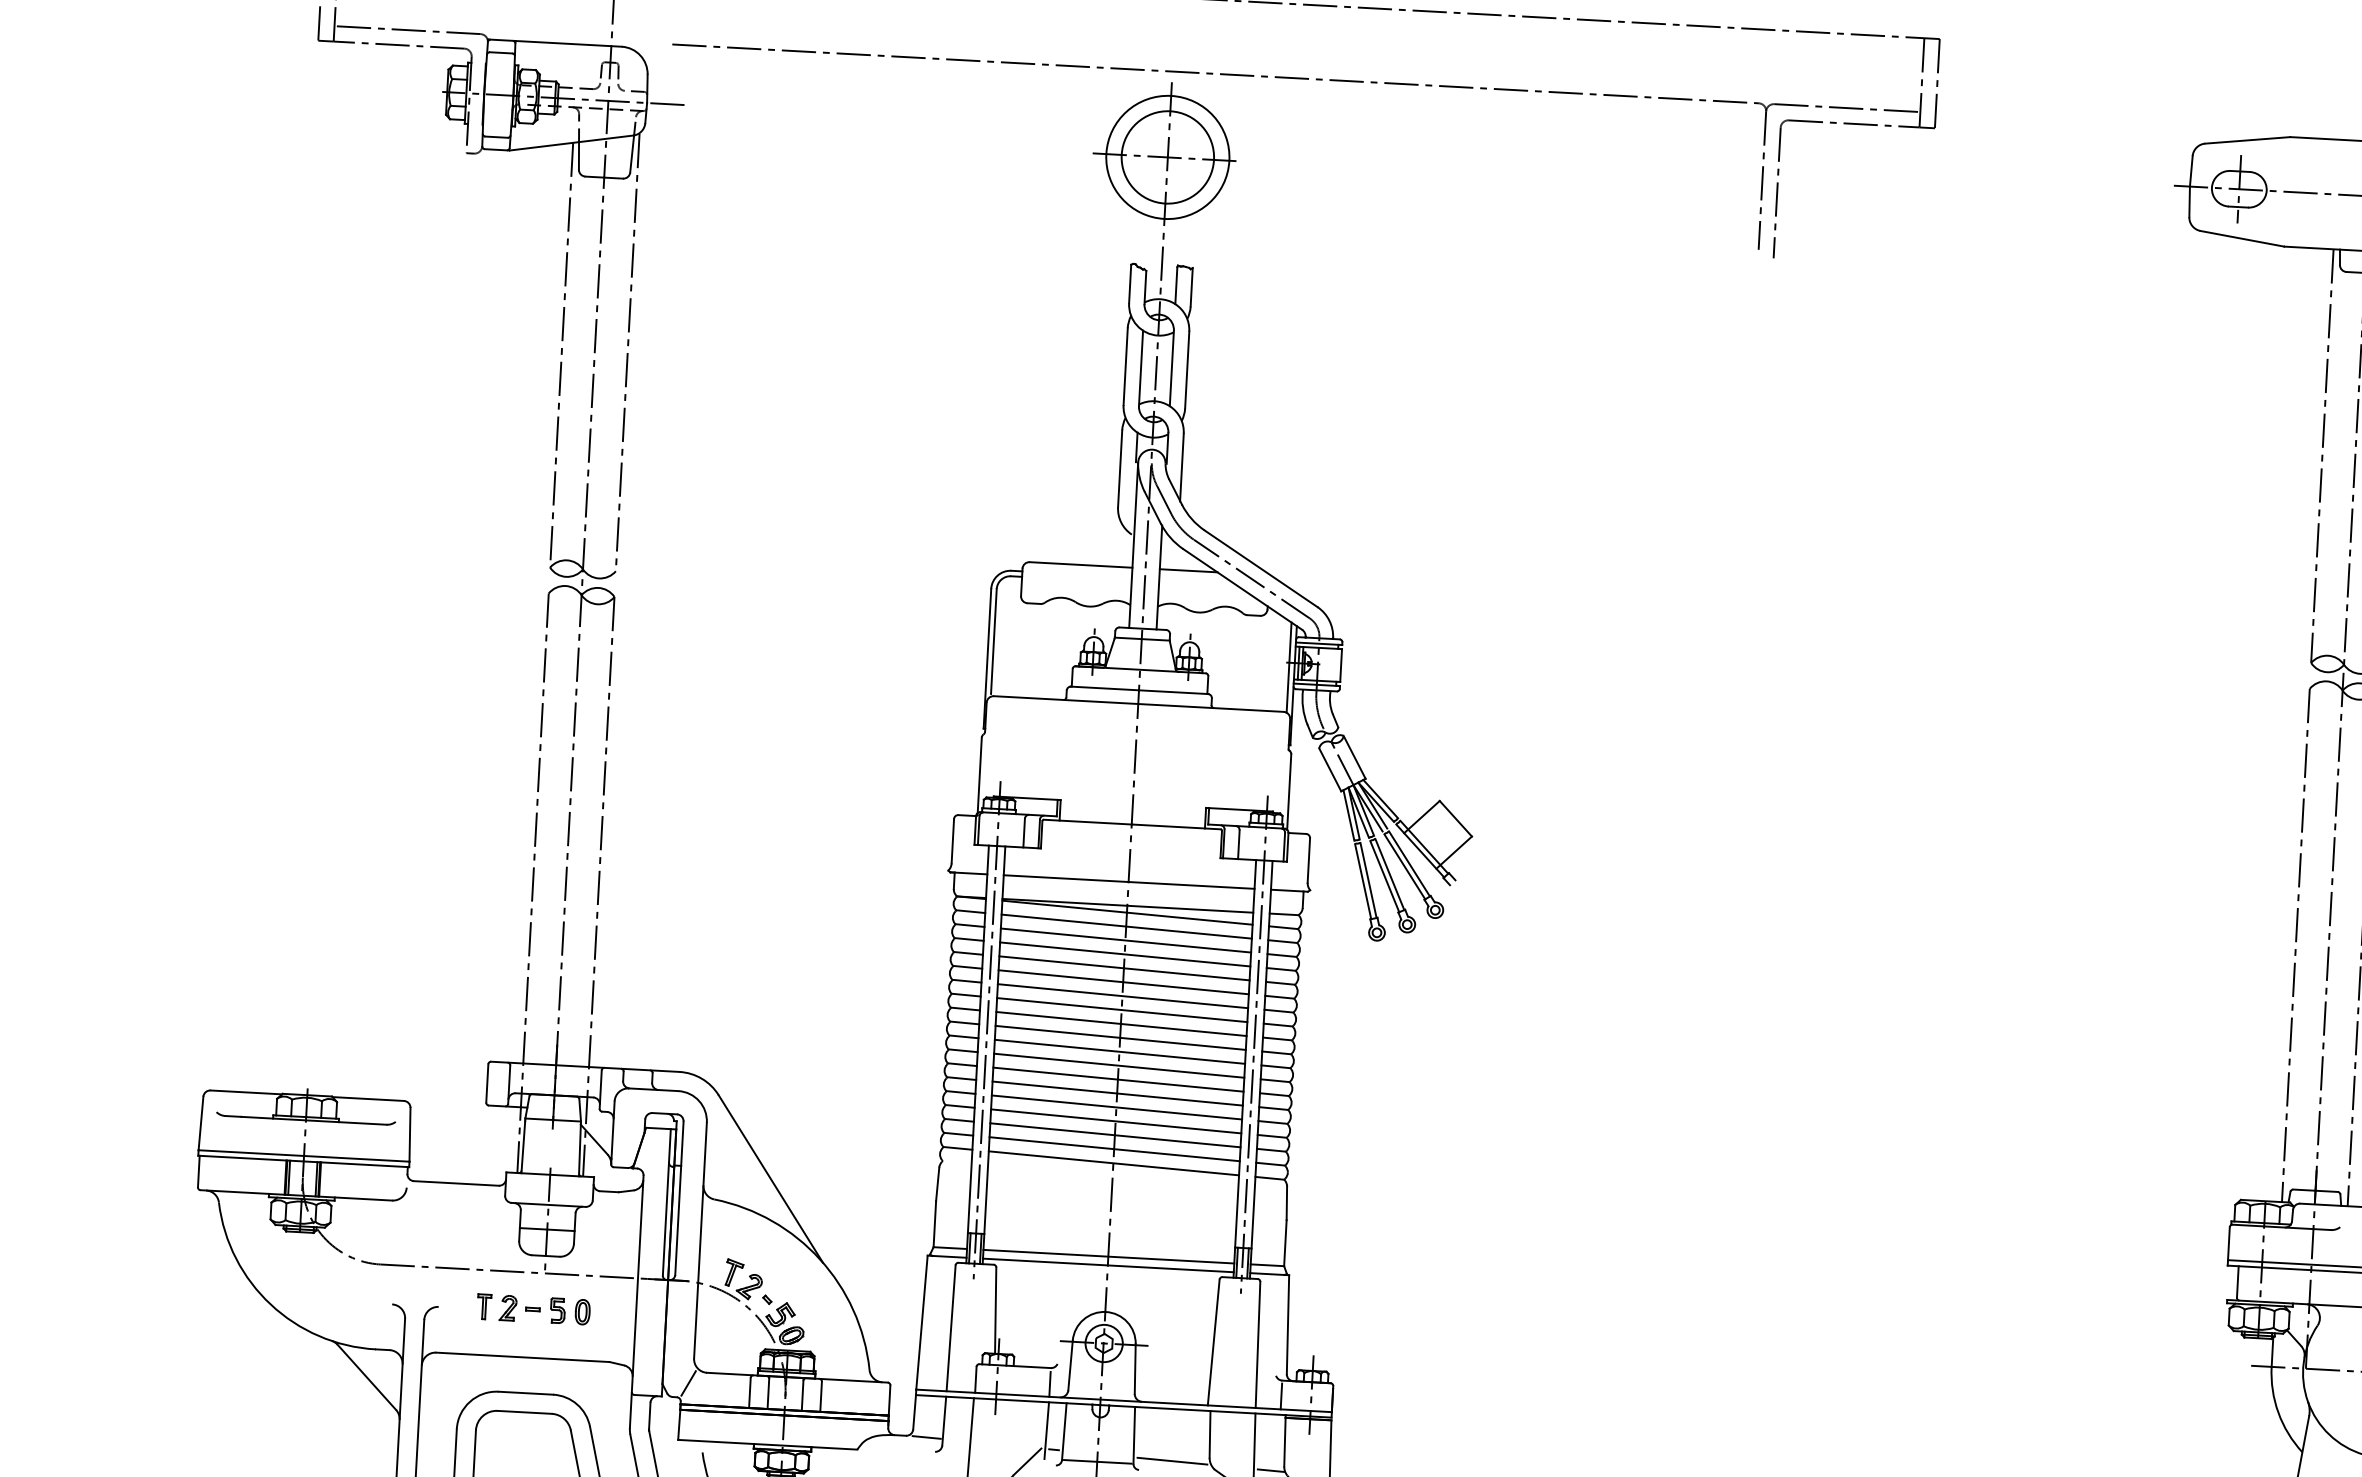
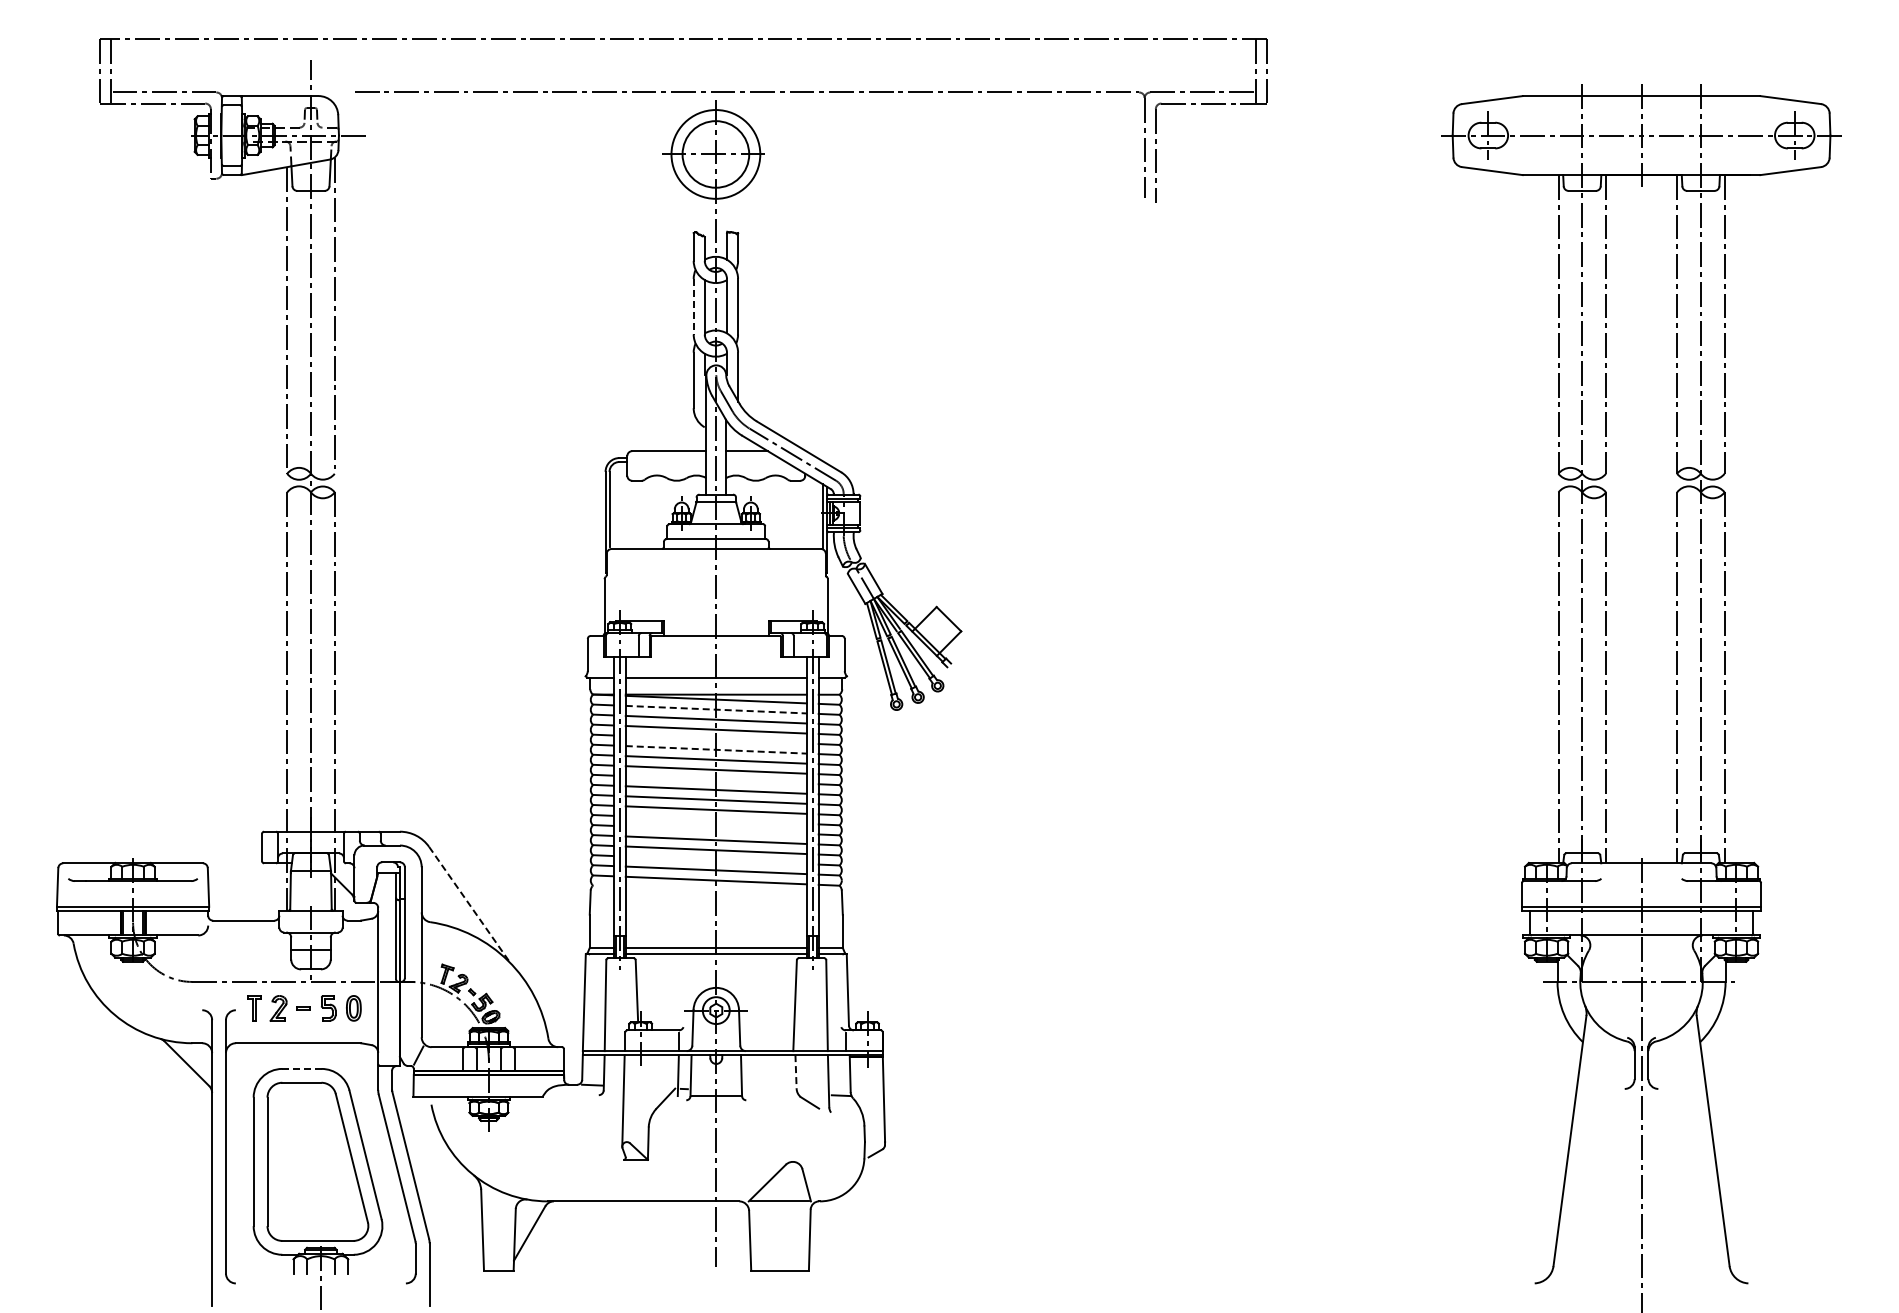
line: (1125, 366) -> (693, 306), solid -> dashed
line: (1127, 926) -> (716, 709), solid -> dashed
line: (1123, 967) -> (715, 739), removed
line: (1124, 981) -> (716, 749), solid -> dashed
line: (1120, 1023) -> (715, 779), removed
line: (1117, 1078) -> (715, 819), removed
line: (1116, 1092) -> (715, 829), removed
line: (1114, 1135) -> (715, 860), removed
line: (771, 1179) -> (470, 905), solid -> dashed
part: (533, 1309) -> (304, 1008), size x1.4
line: (526, 1392) -> (302, 1068), solid -> dashed
line: (1210, 1433) -> (796, 1071), solid -> dashed
line: (1171, 1460) -> (769, 1092), removed

